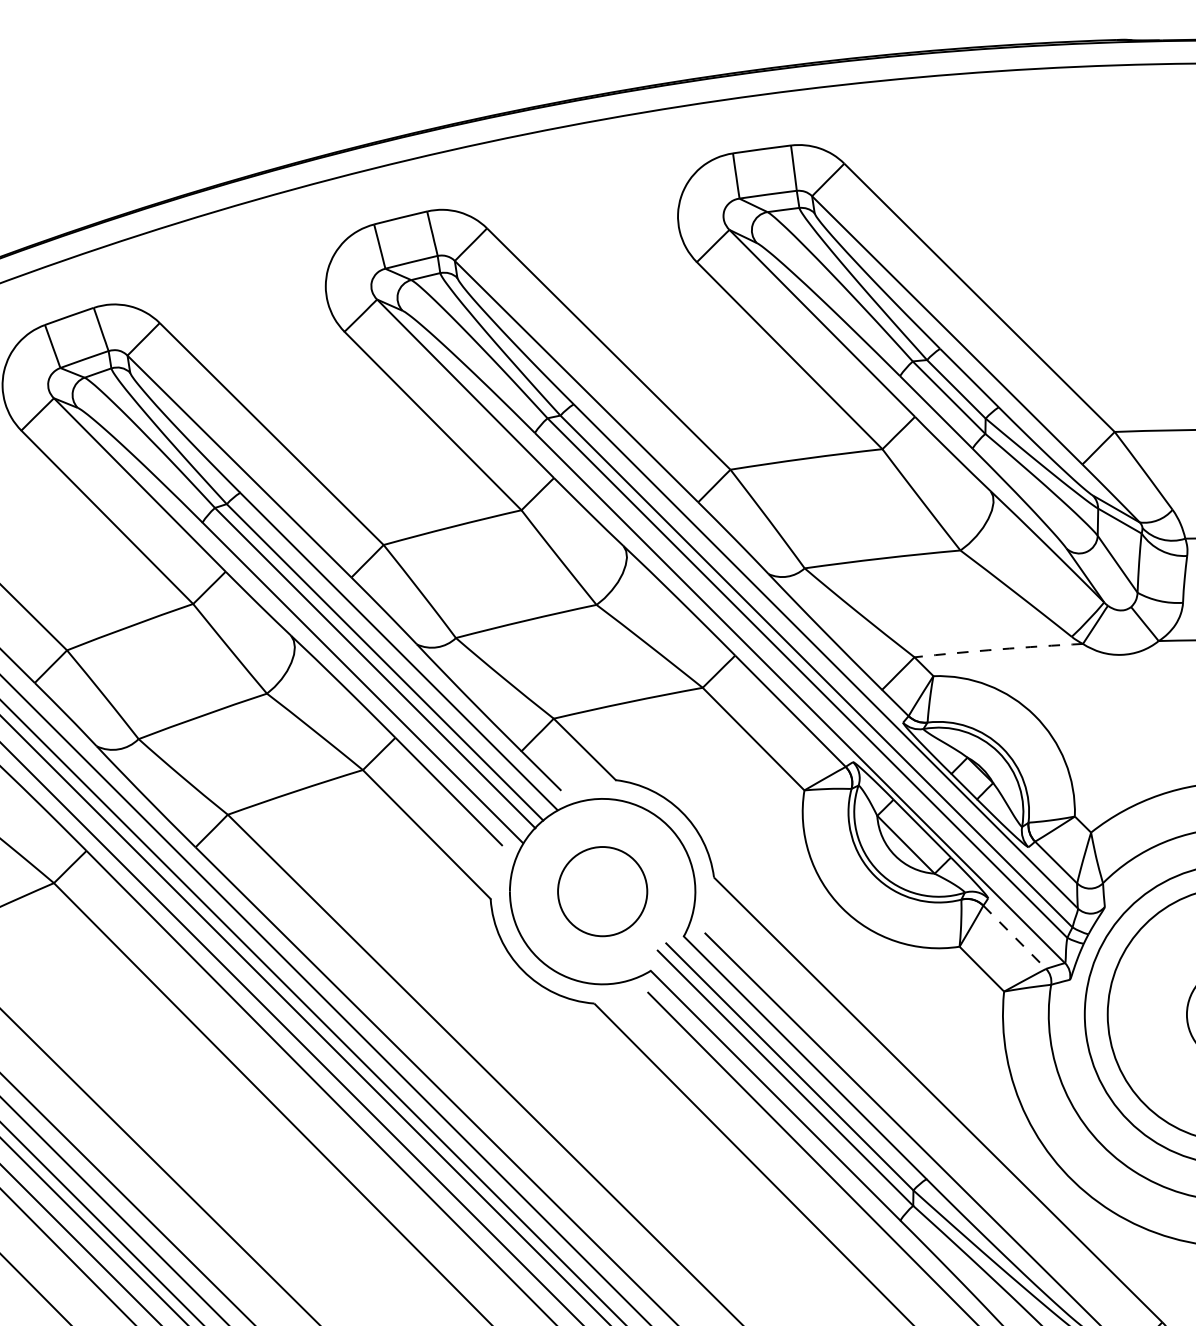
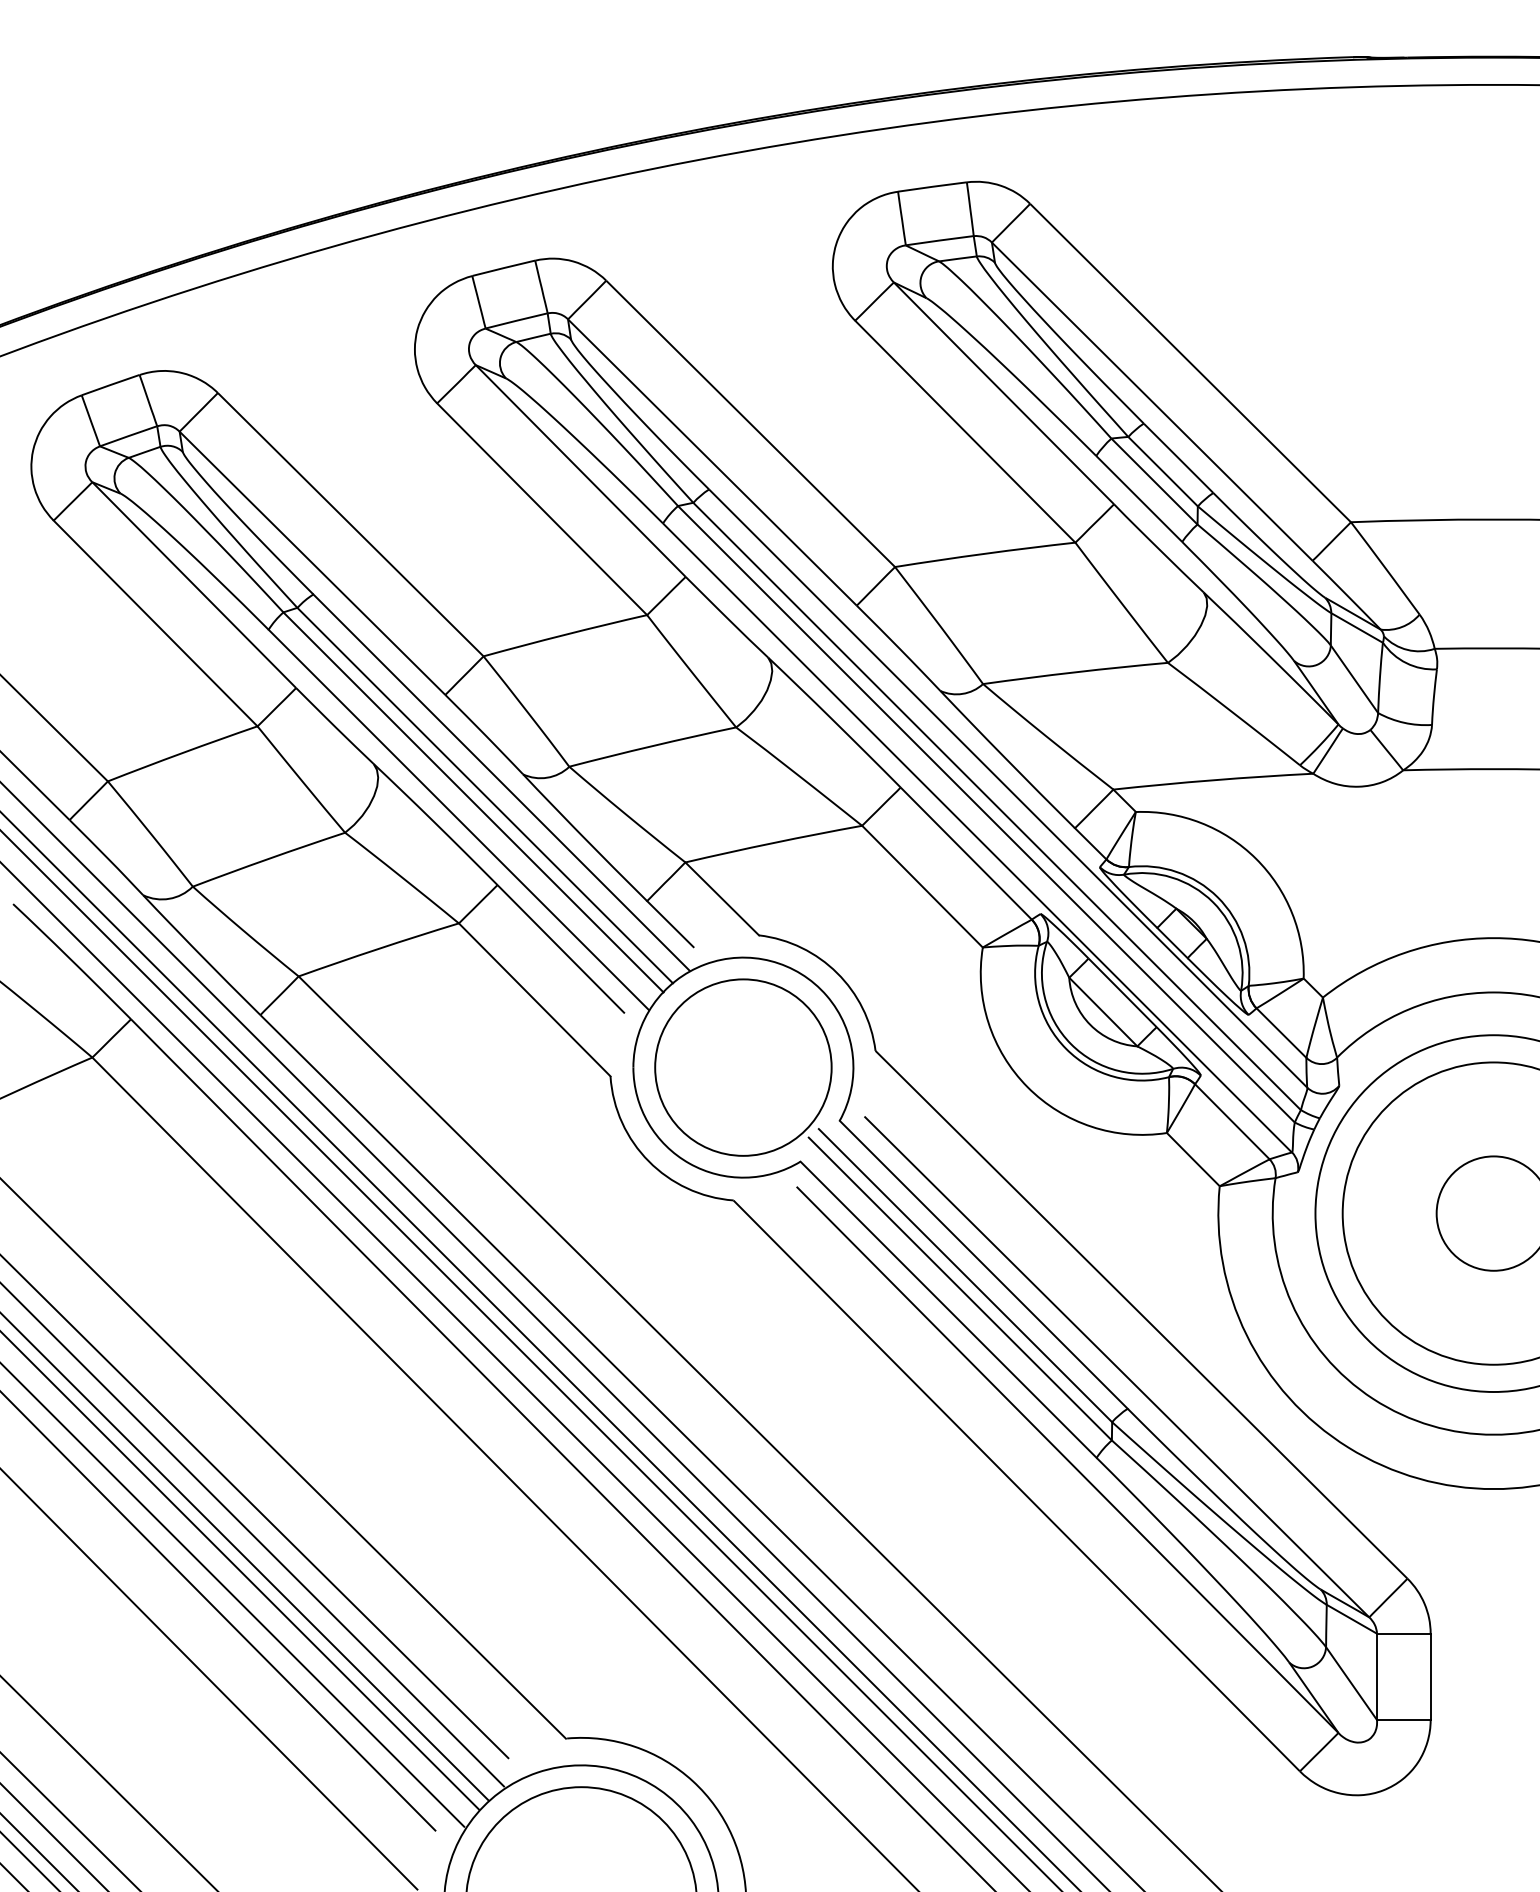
arc: (998, 649) -> (1213, 780), dashed -> solid
circle: (602, 891) -> (743, 1067), size x1.67
line: (1014, 937) -> (1232, 1121), dashed -> solid

